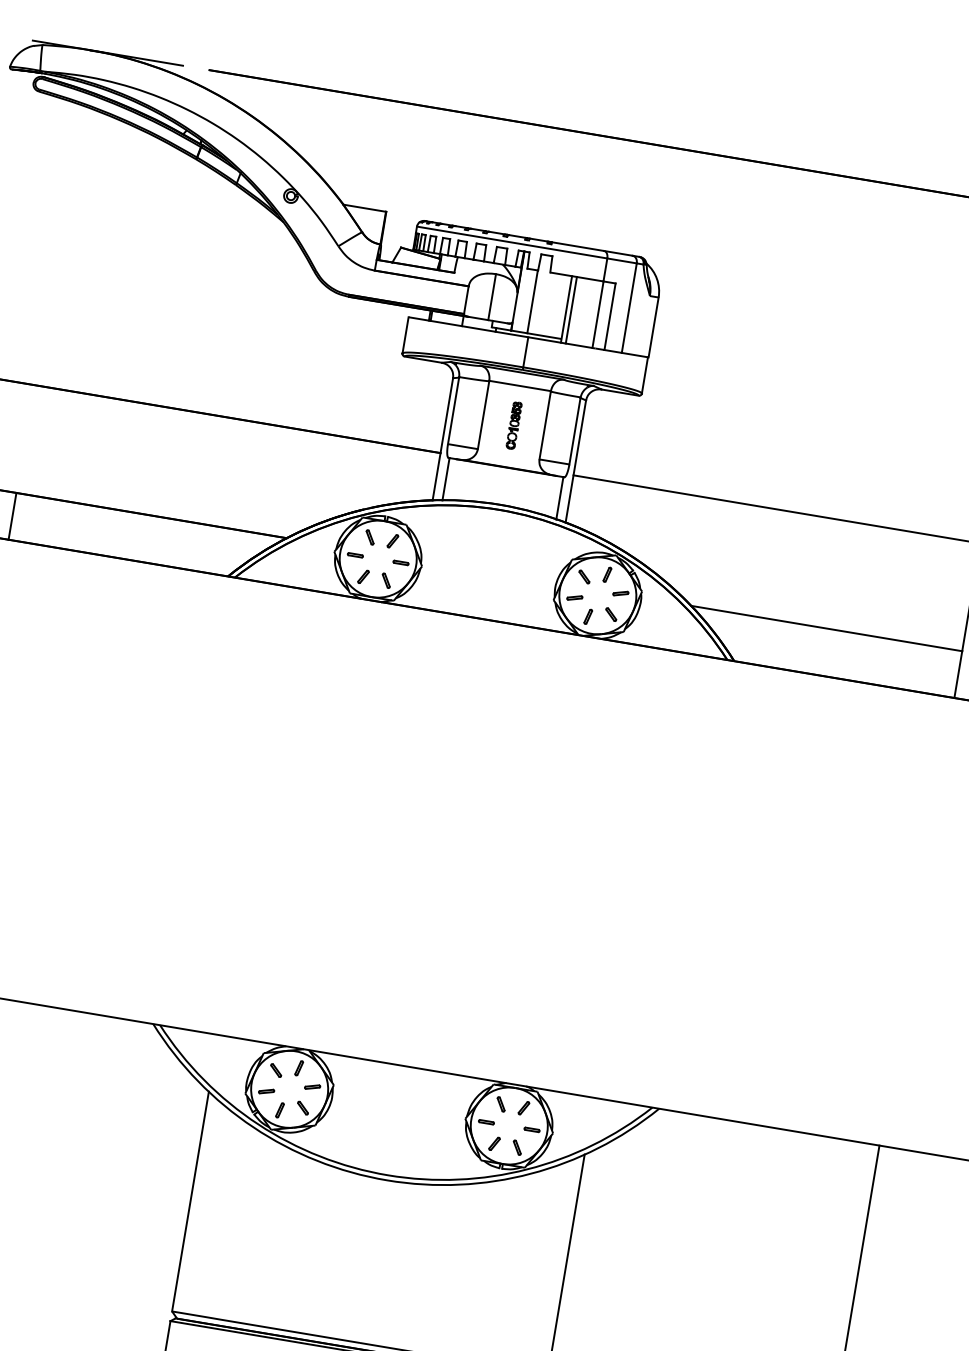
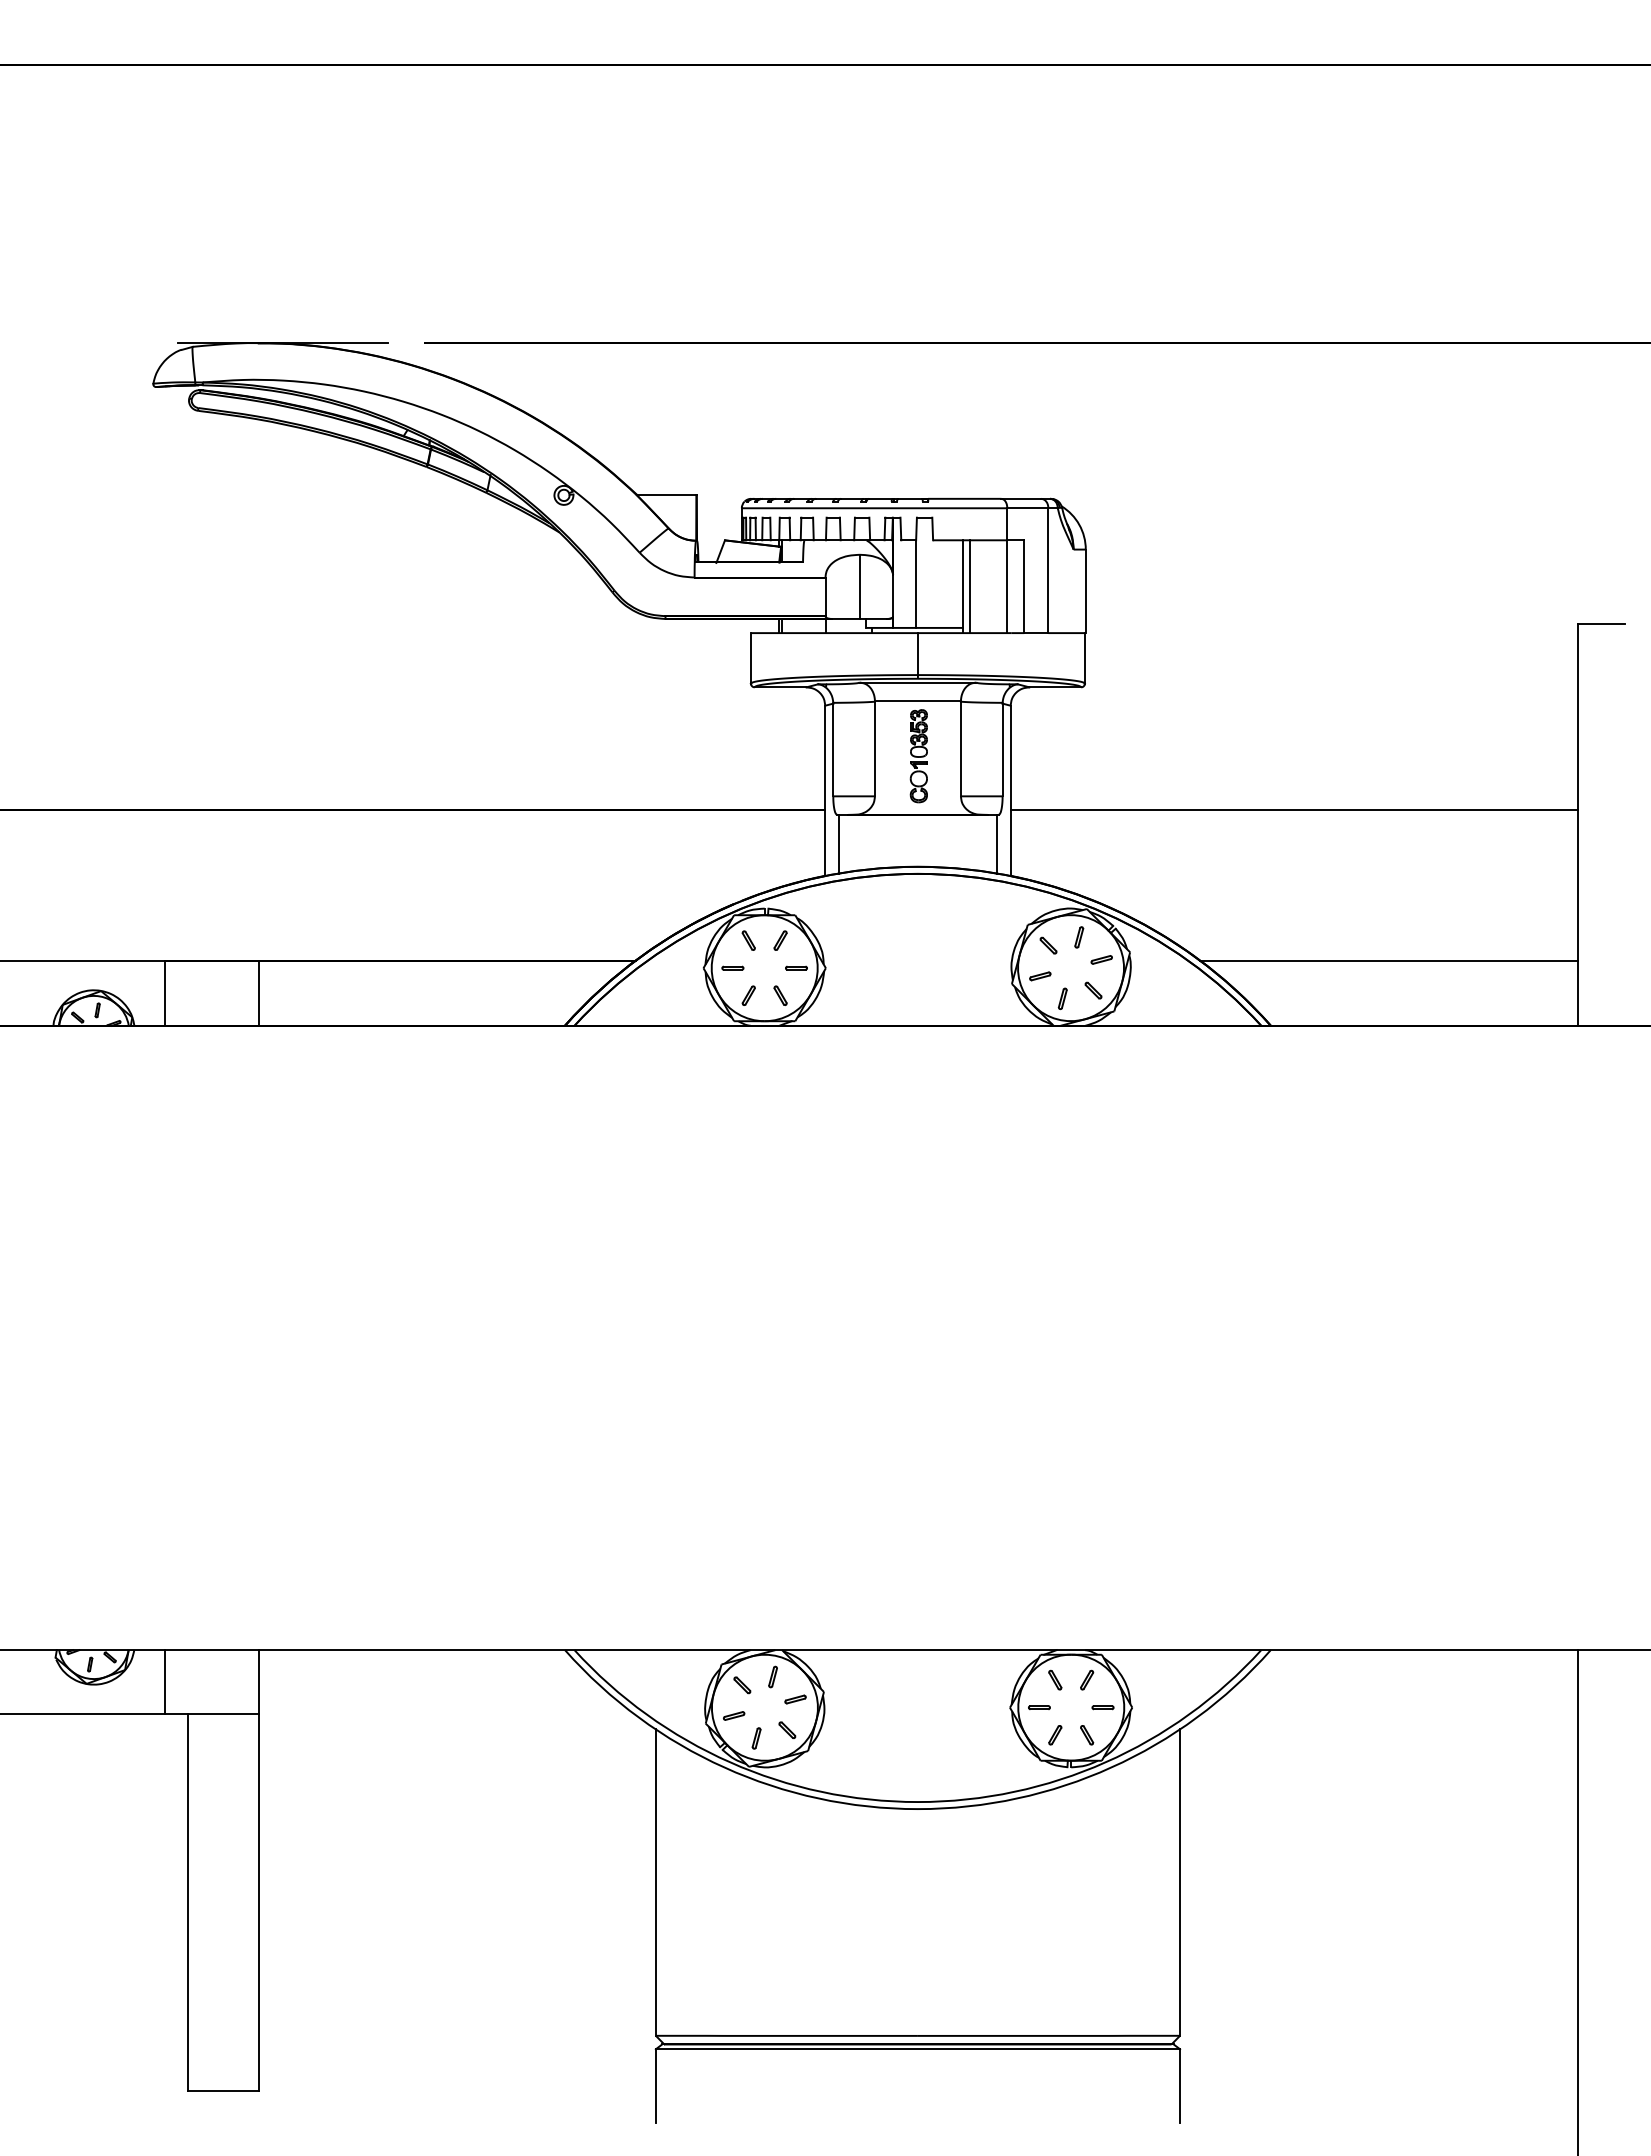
part: (513, 425) -> (918, 756), size x1.43

